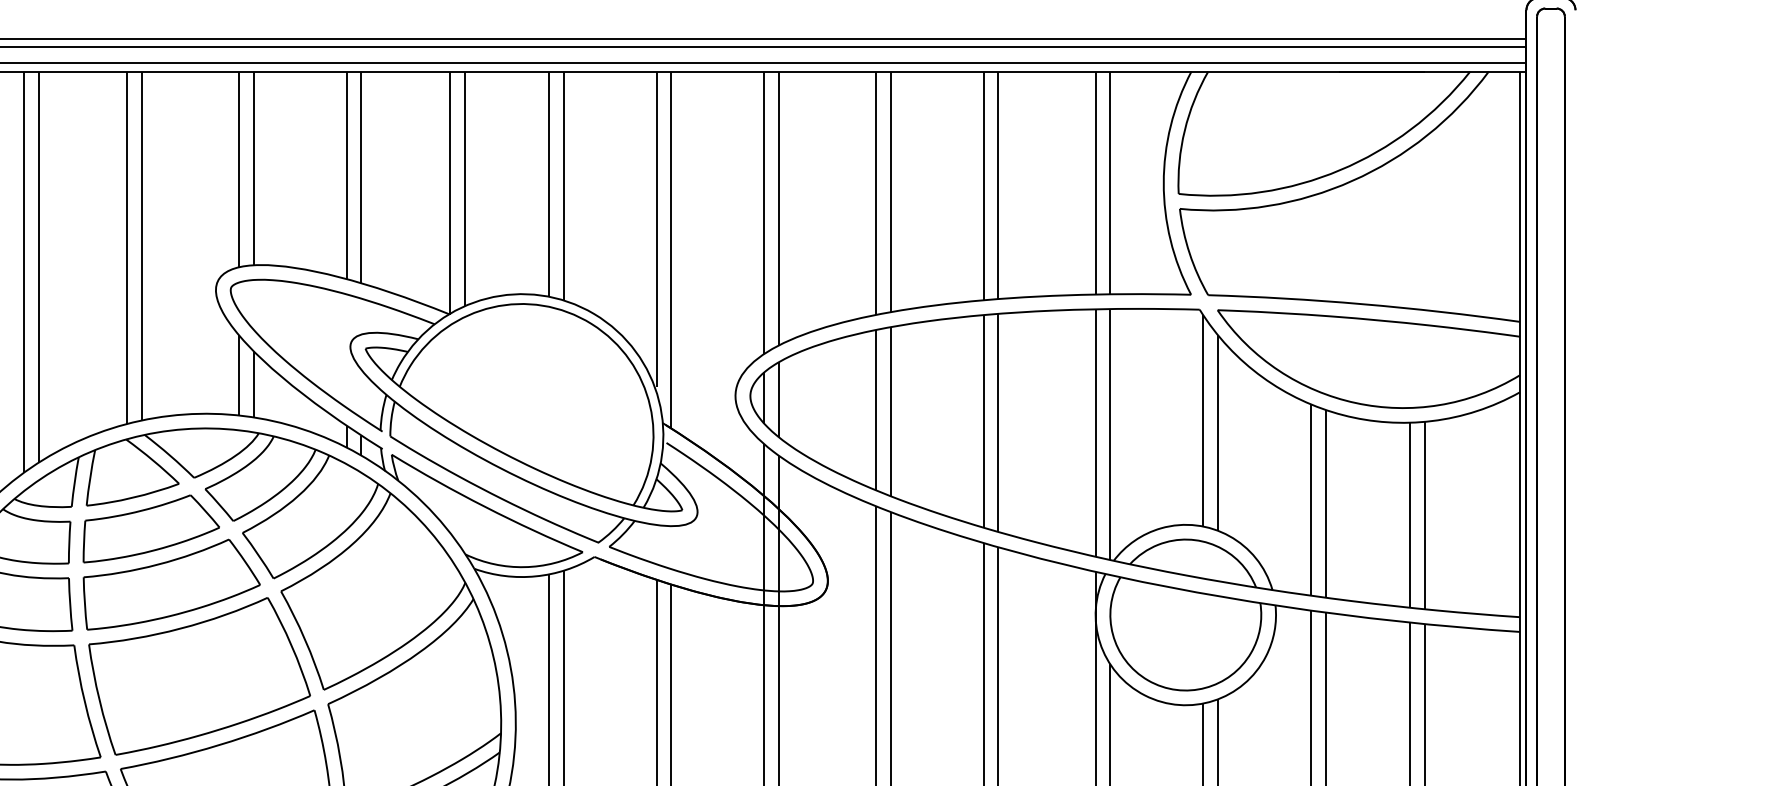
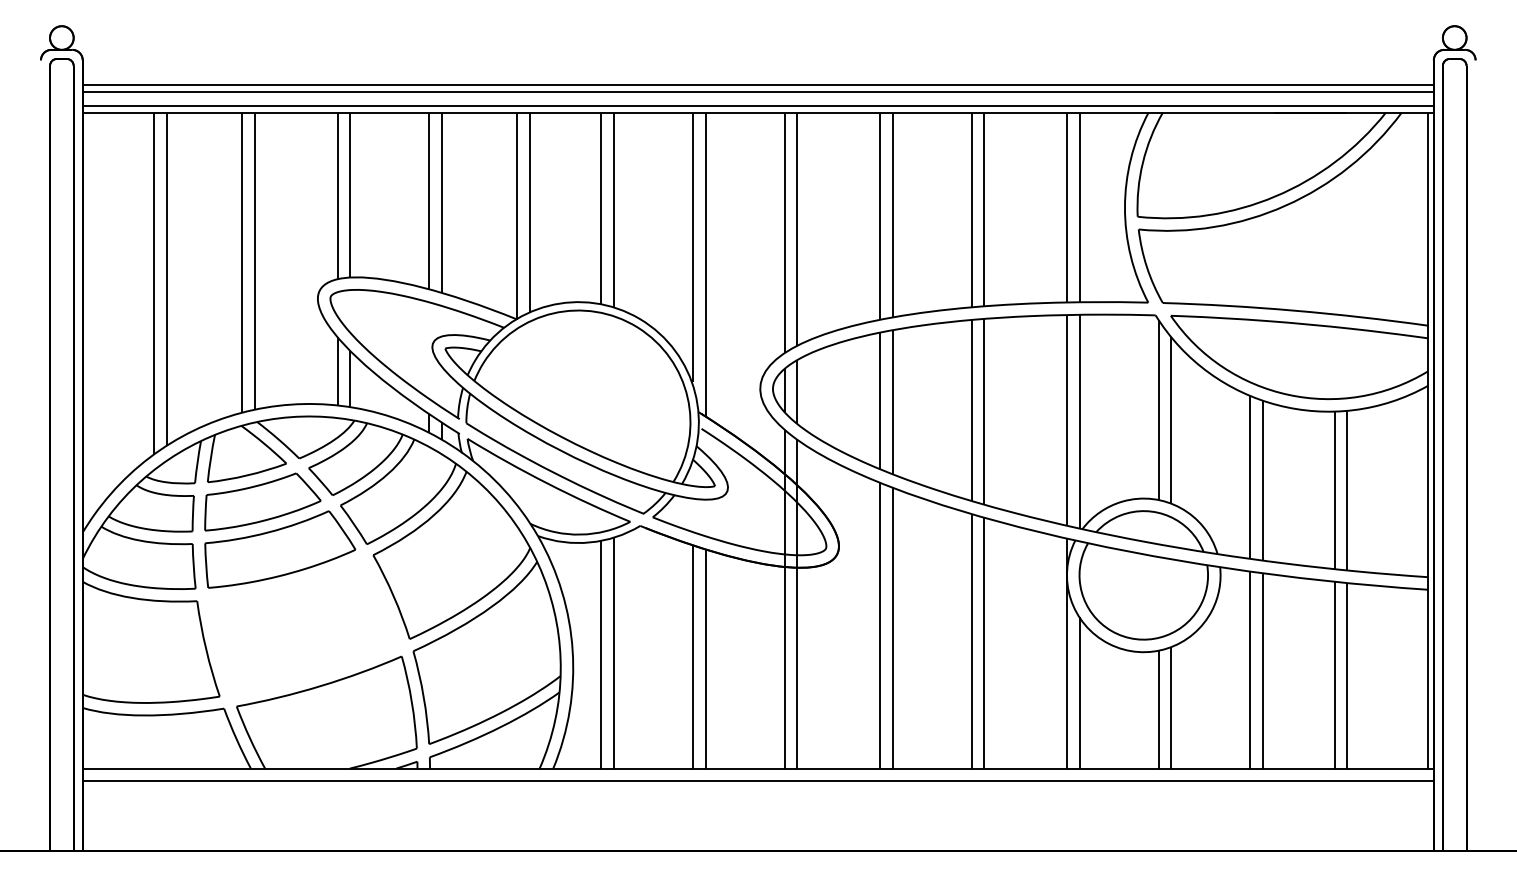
part: (199, 676) -> (303, 627), removed

